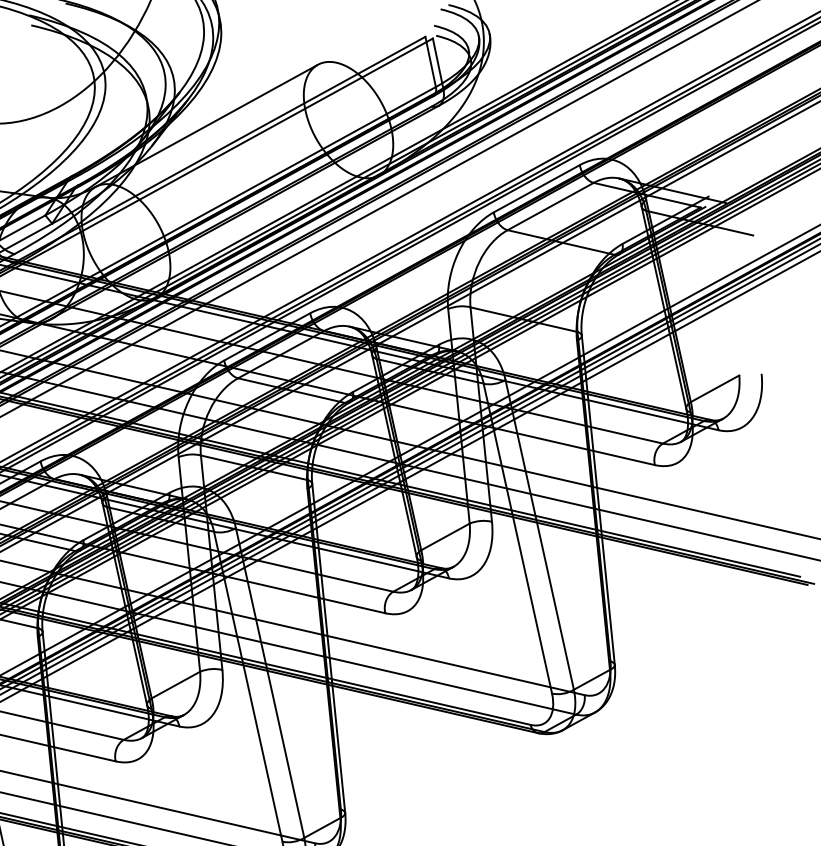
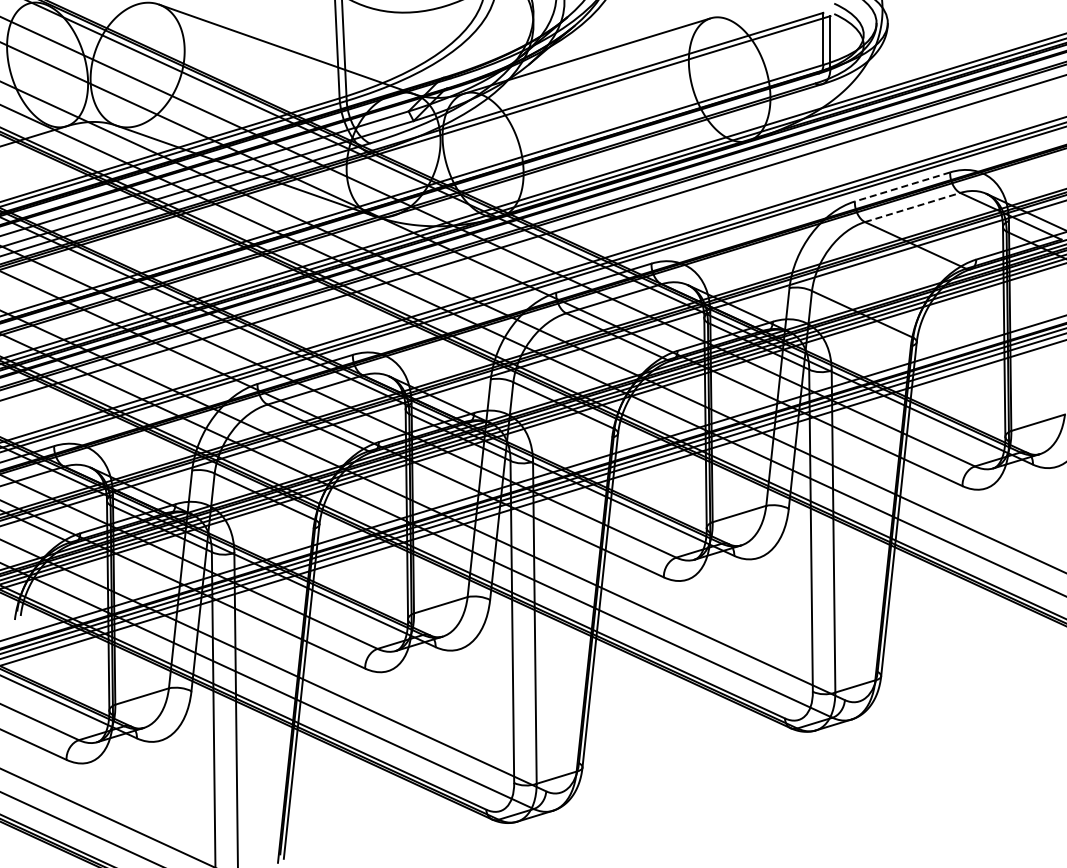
line: (536, 188) -> (902, 186), solid -> dashed
line: (550, 206) -> (912, 207), solid -> dashed

